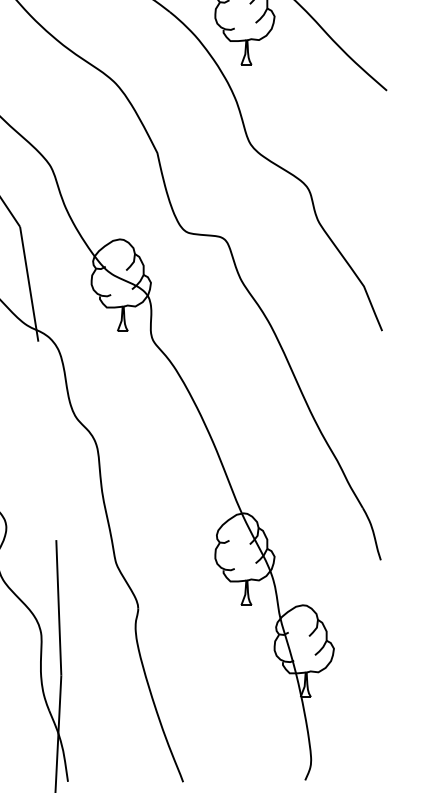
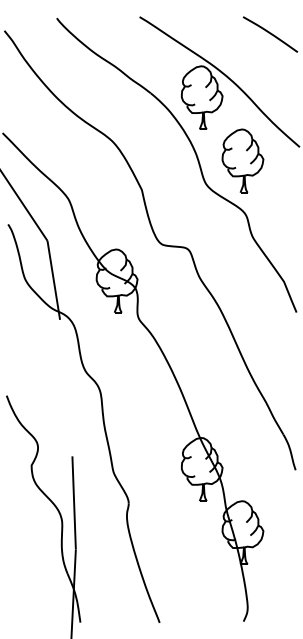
part: (303, 110) -> (242, 160), added

